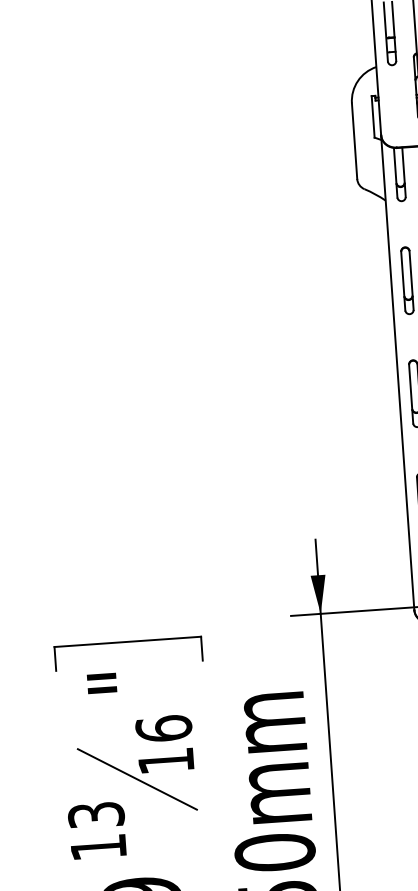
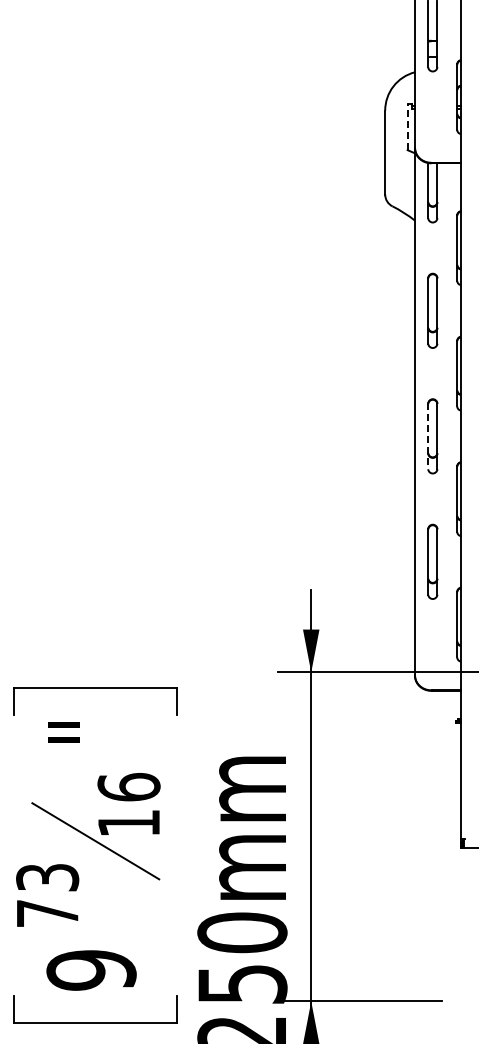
line: (373, 116) -> (407, 126), solid -> dashed
line: (411, 394) -> (428, 436), solid -> dashed
text: (98, 847) -> (47, 913), 13 -> 73

